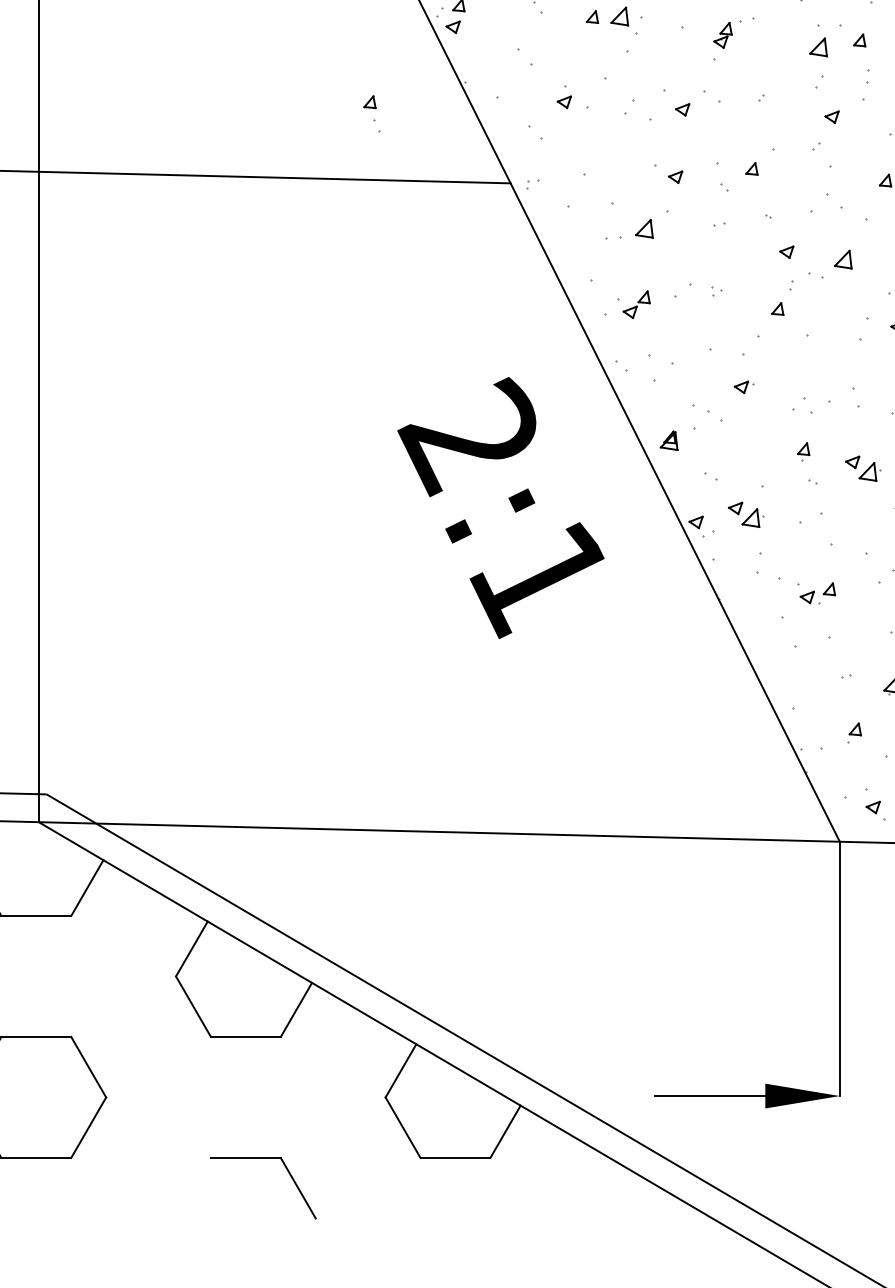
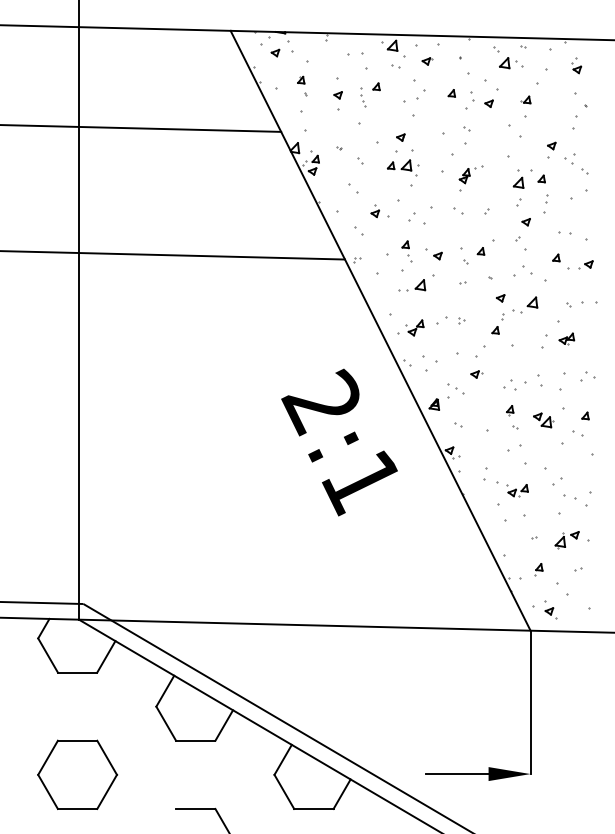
part: (681, 108) -> (441, 217), removed
part: (371, 114) -> (406, 251), moved
part: (745, 515) -> (477, 446), removed

